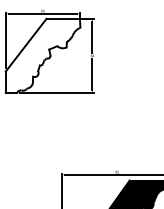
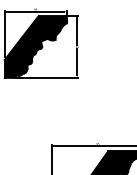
fill: (42, 55) -> (35, 46), added

